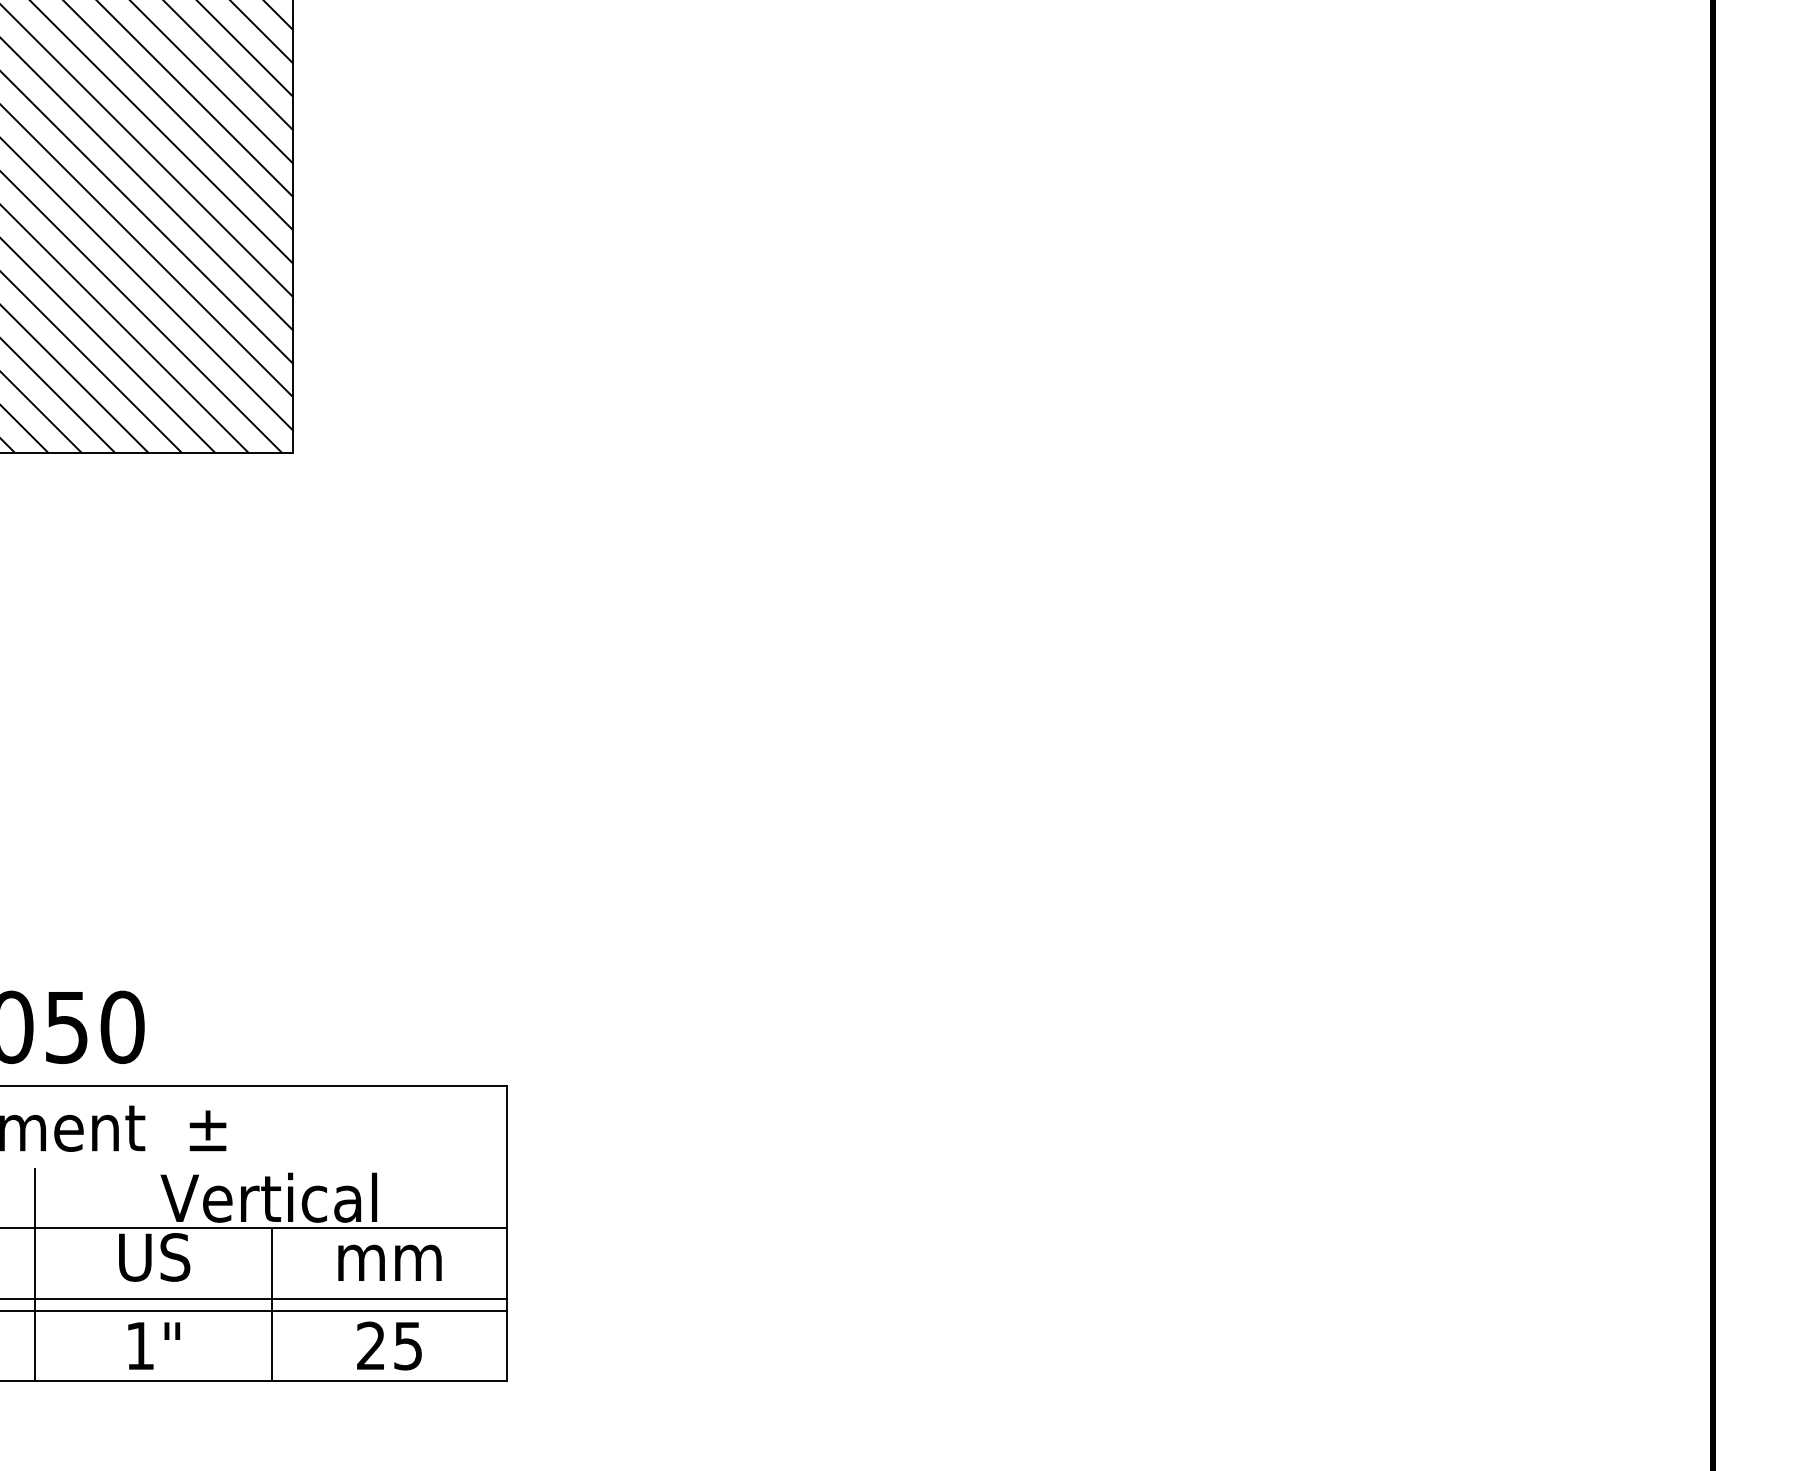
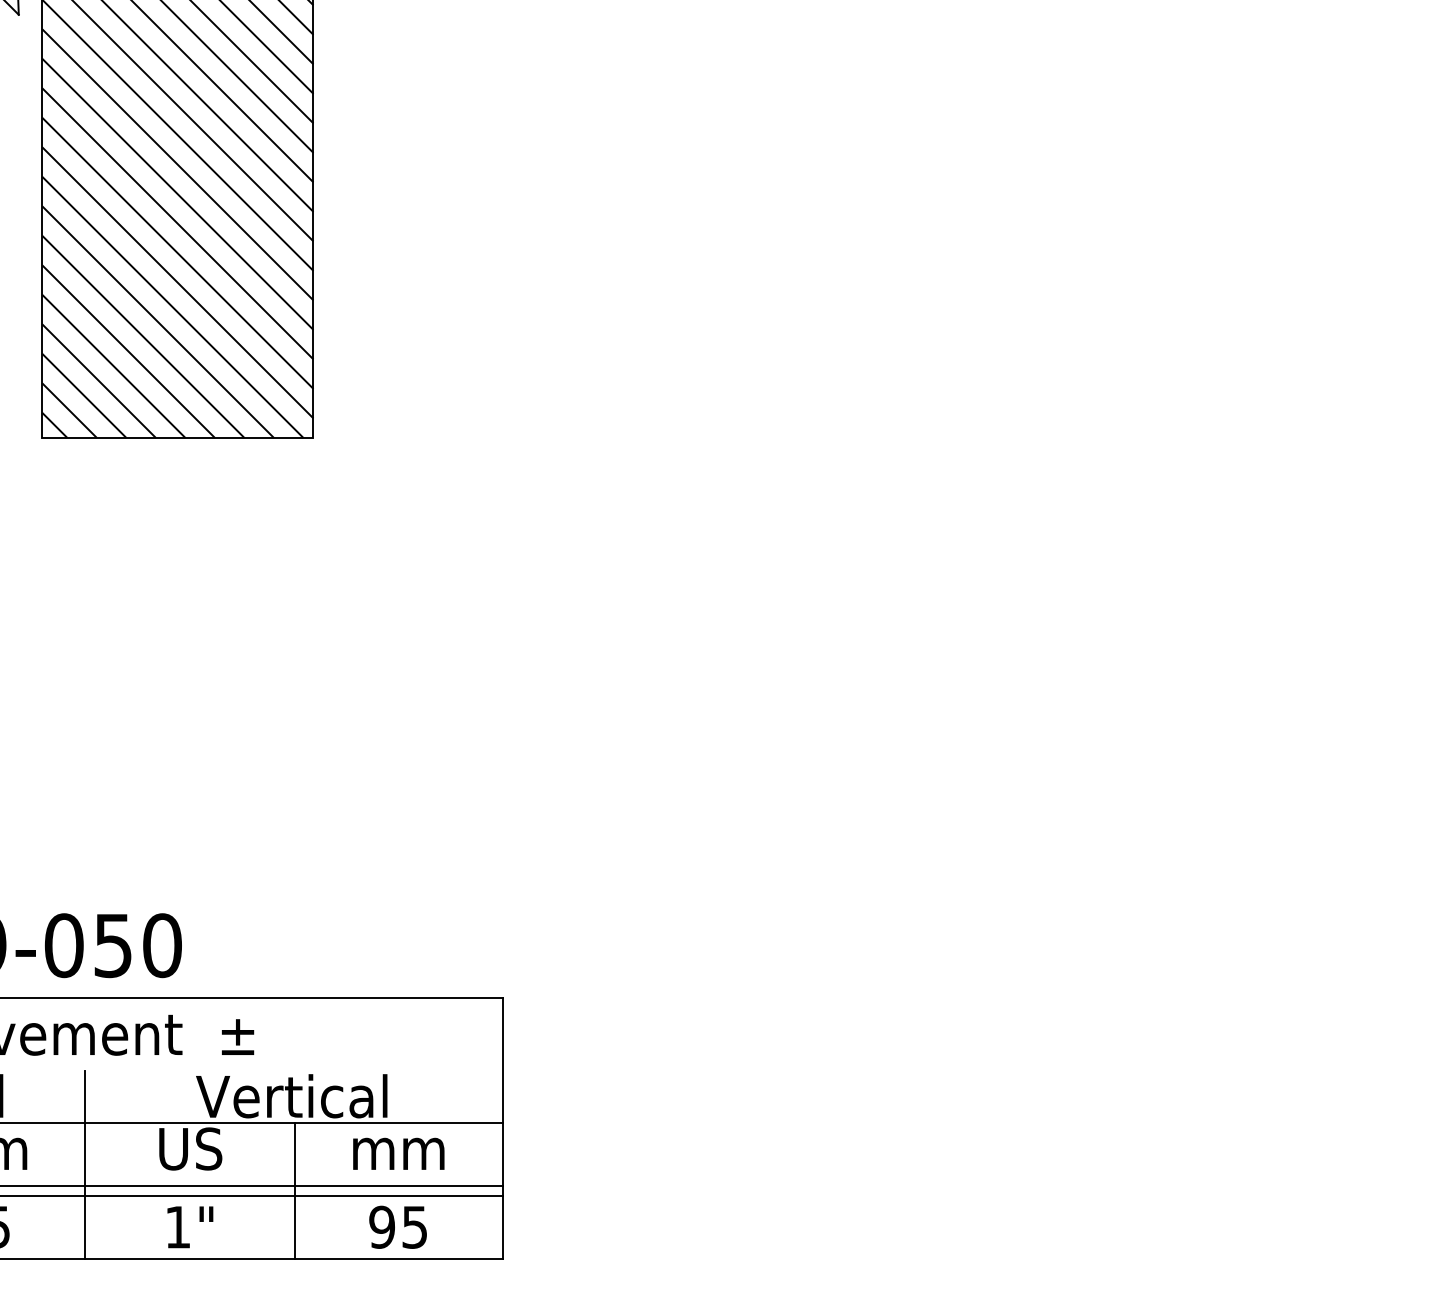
text: (370, 1345) -> (381, 1226), 25 -> 95

